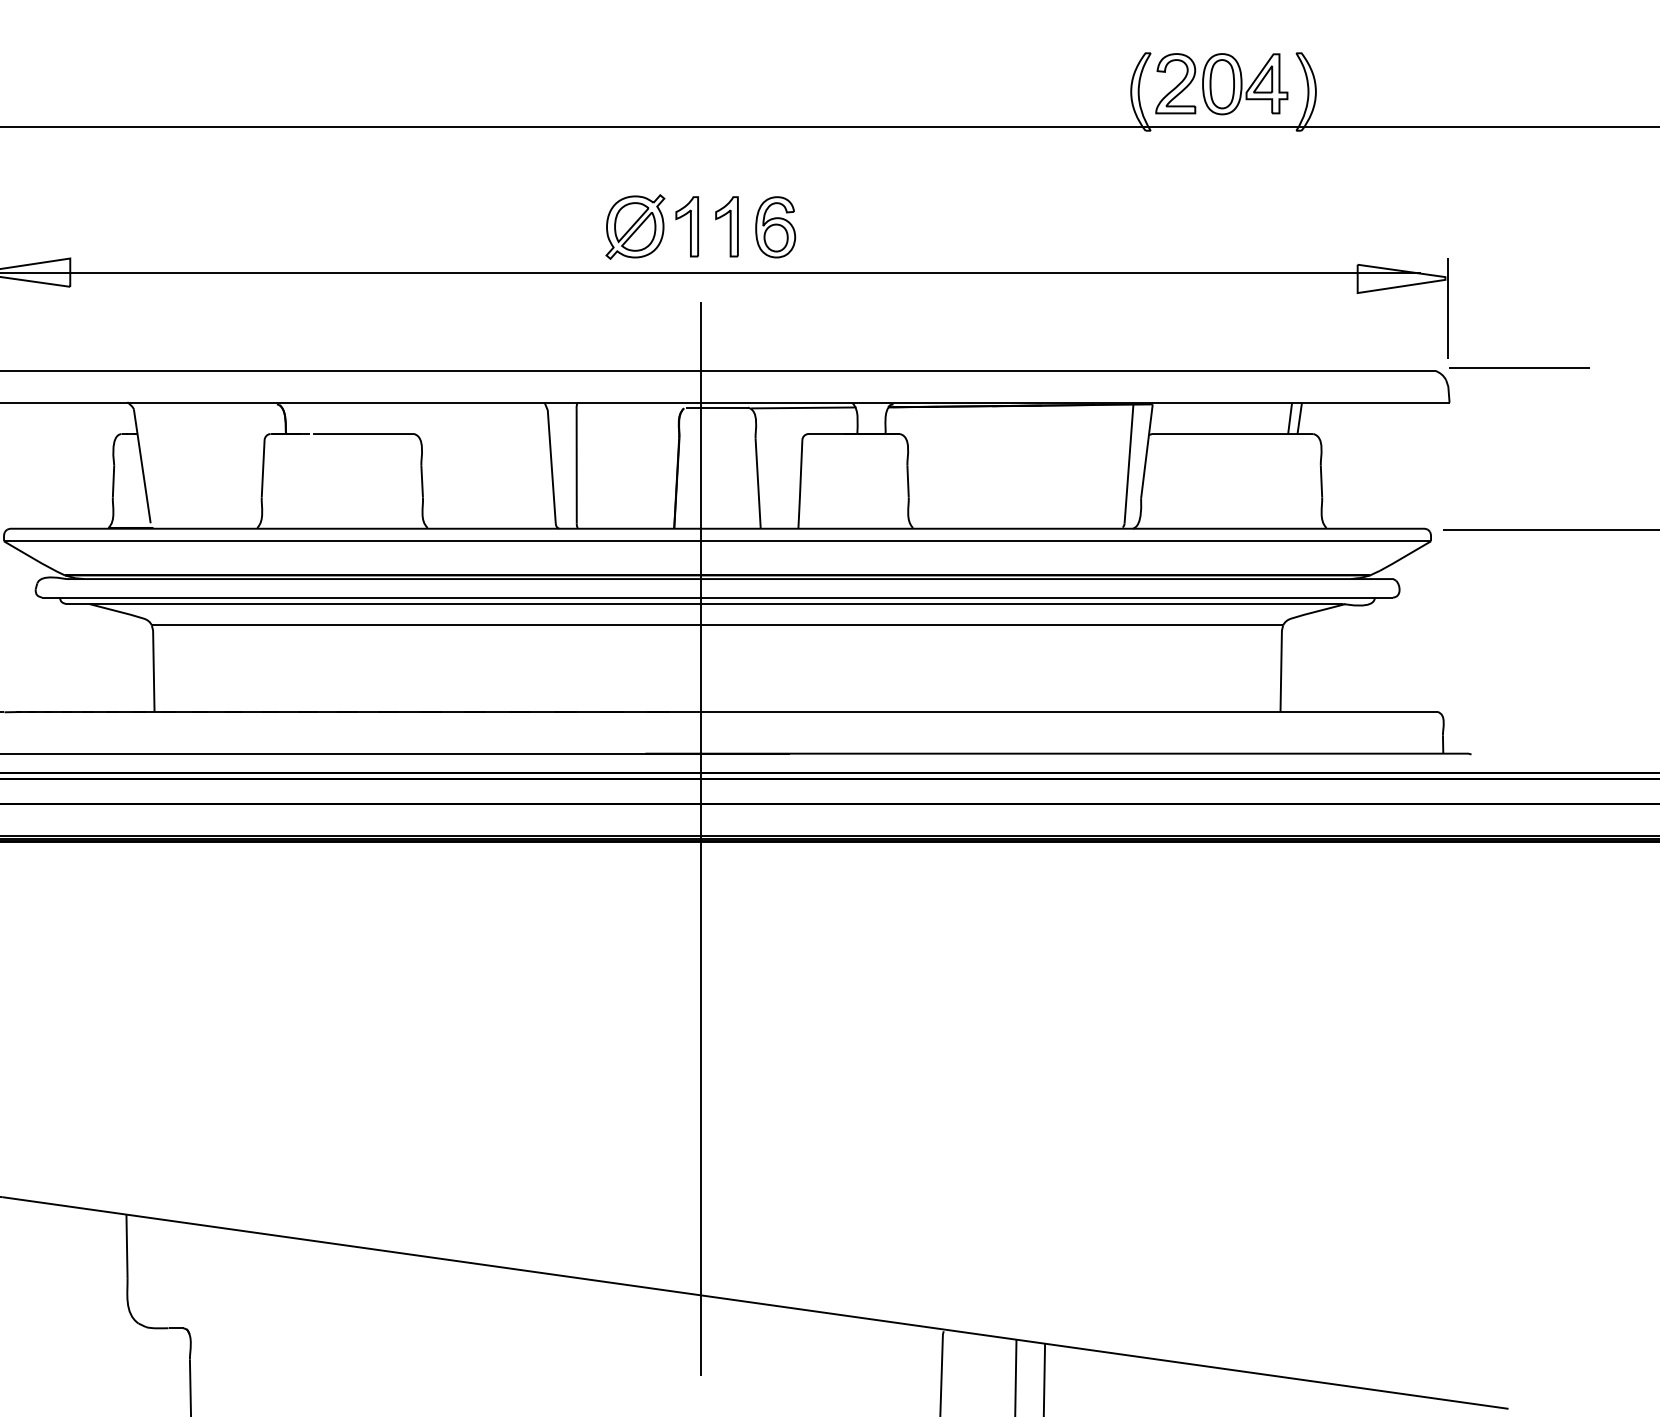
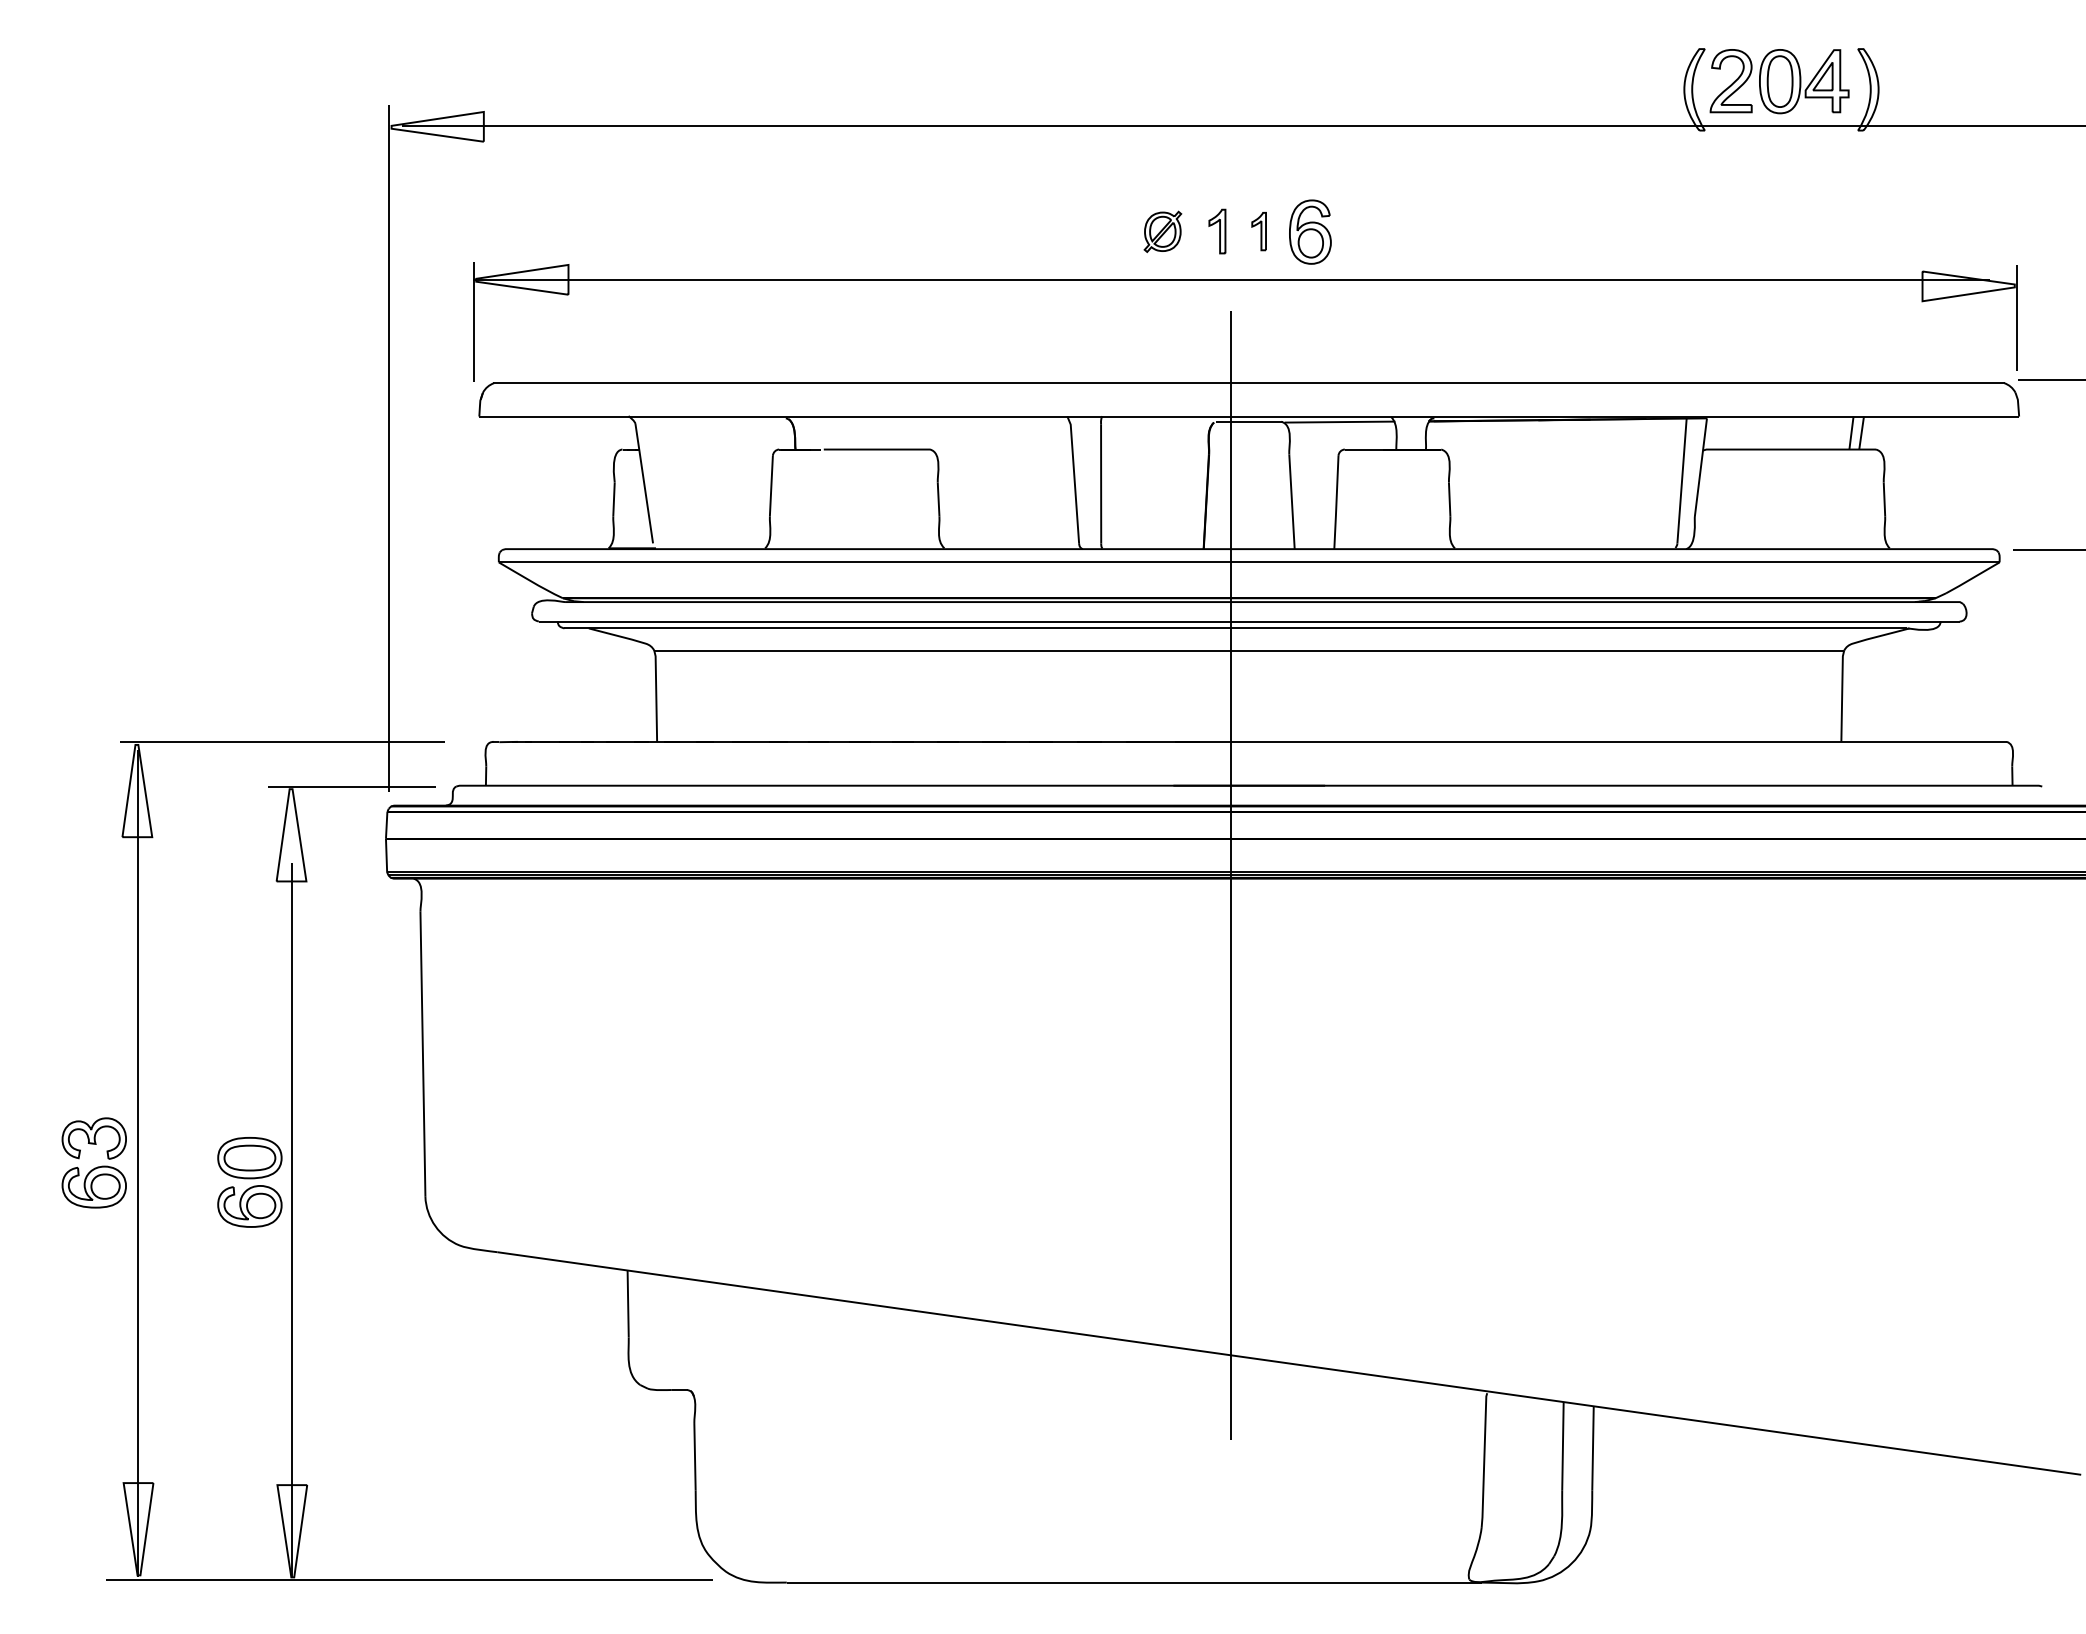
part: (635, 226) -> (1162, 231), size x0.6
part: (687, 226) -> (1217, 231), size x0.7
part: (726, 226) -> (1258, 231), size x0.6

